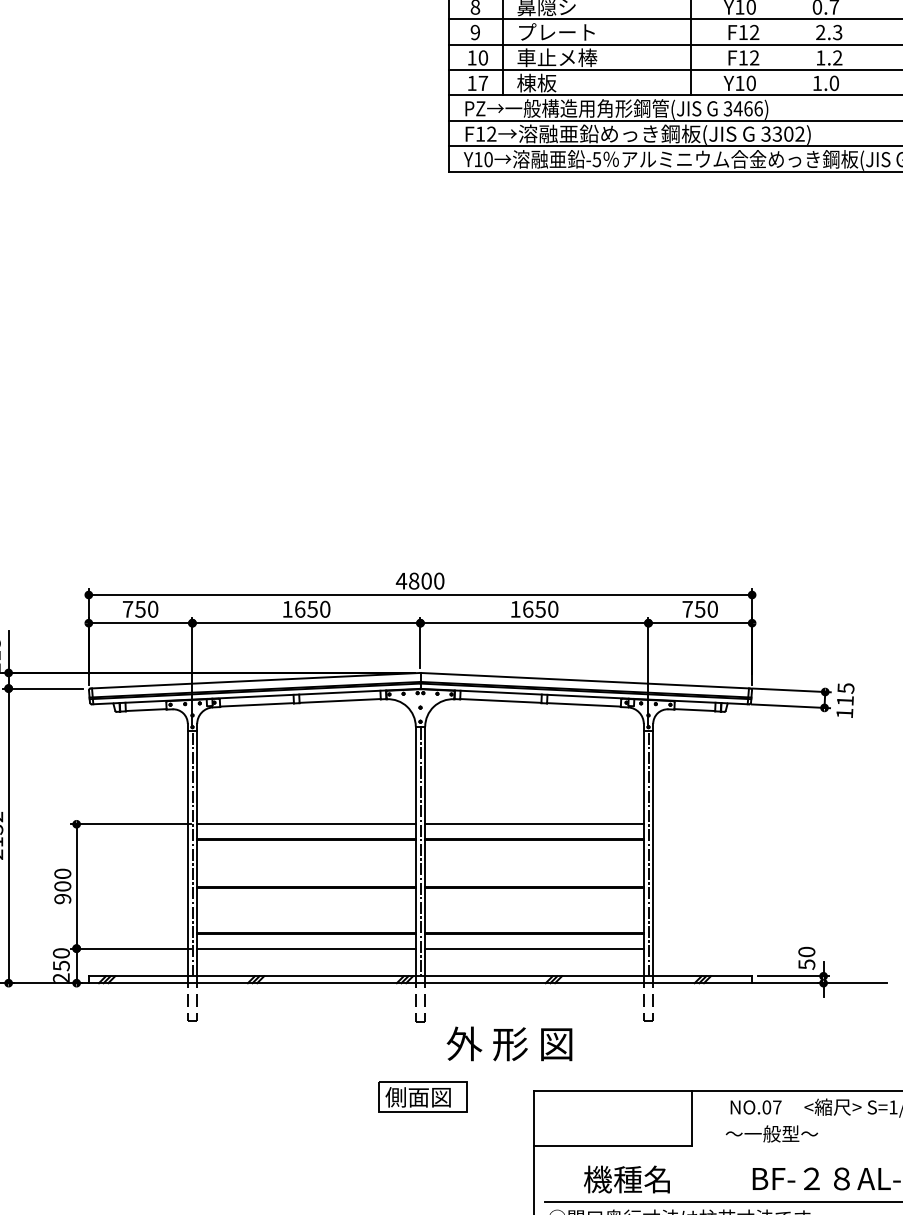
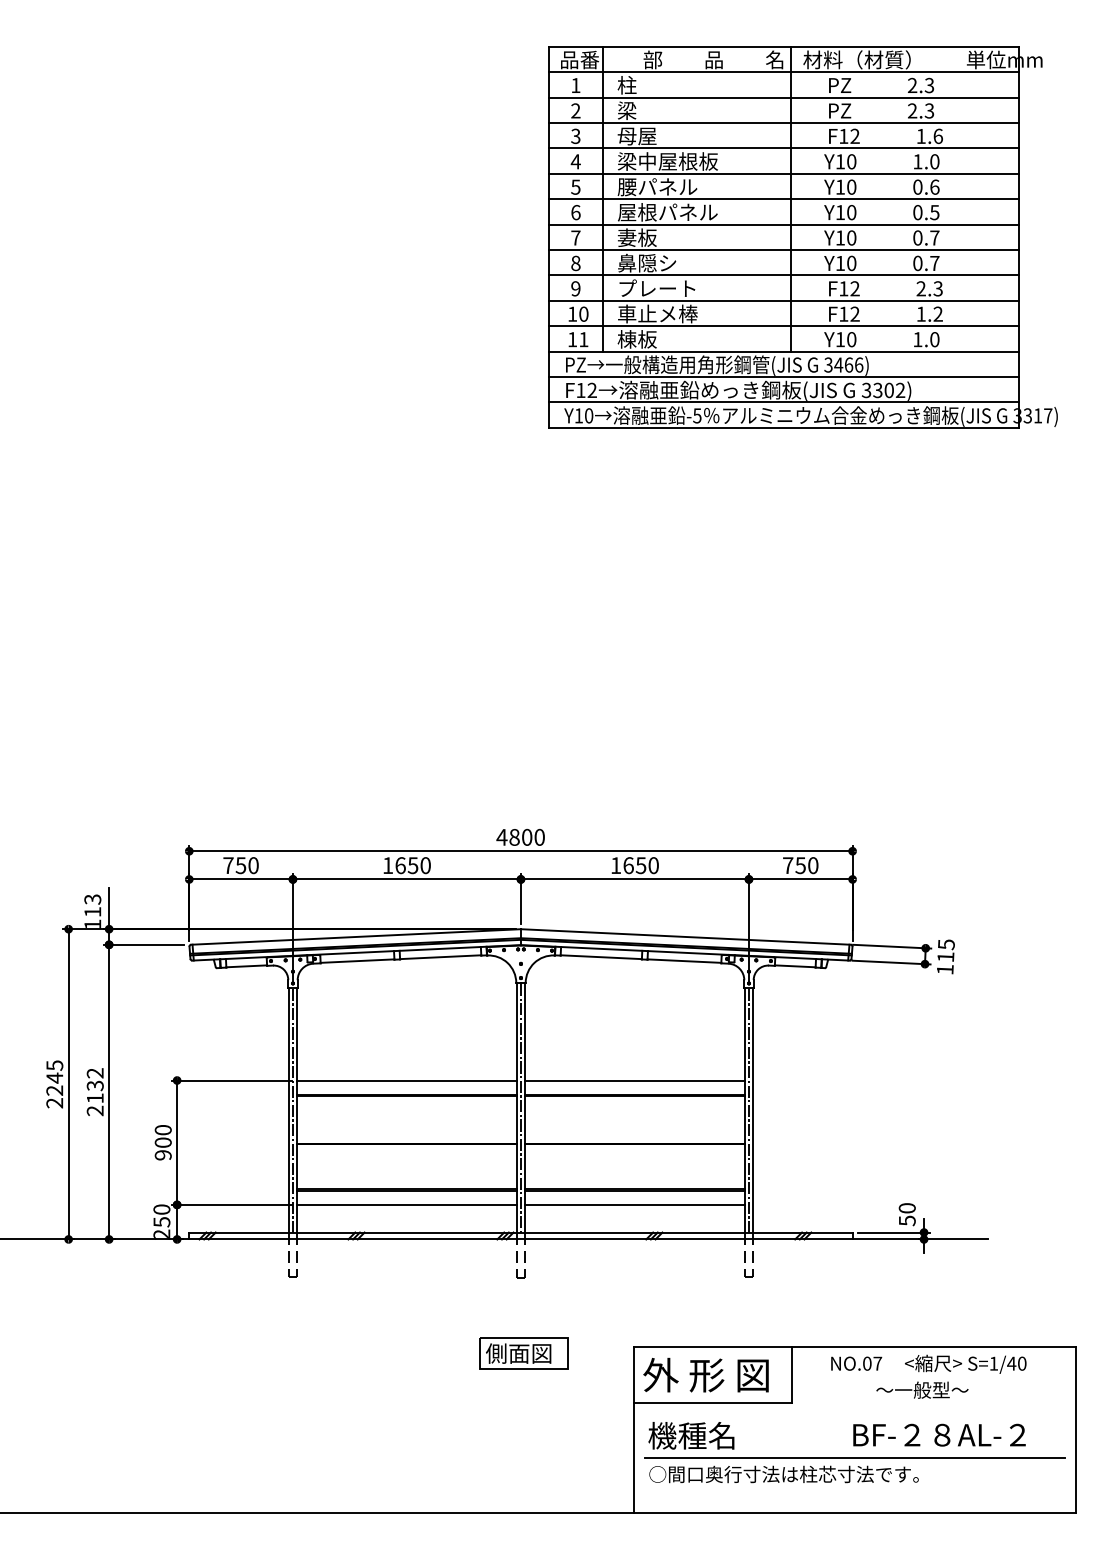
text: (483, 83) -> (583, 339), 17 -> 11
text: (509, 1043) -> (705, 1374), moved
text: (772, 1133) -> (922, 1389), moved
text: (627, 1179) -> (691, 1435), moved

